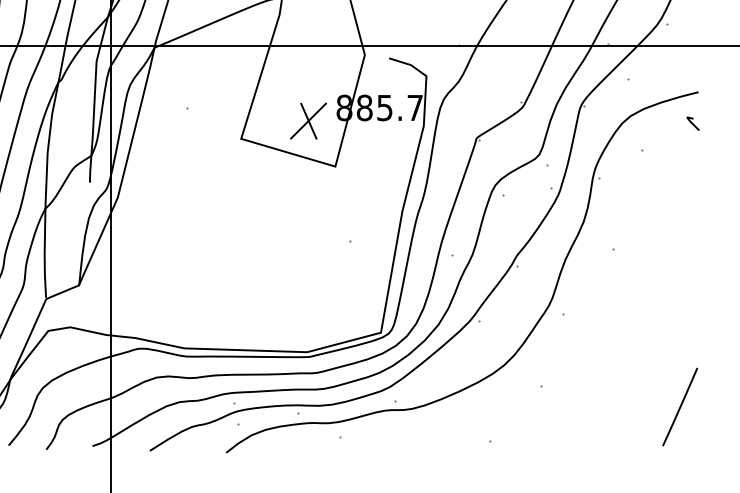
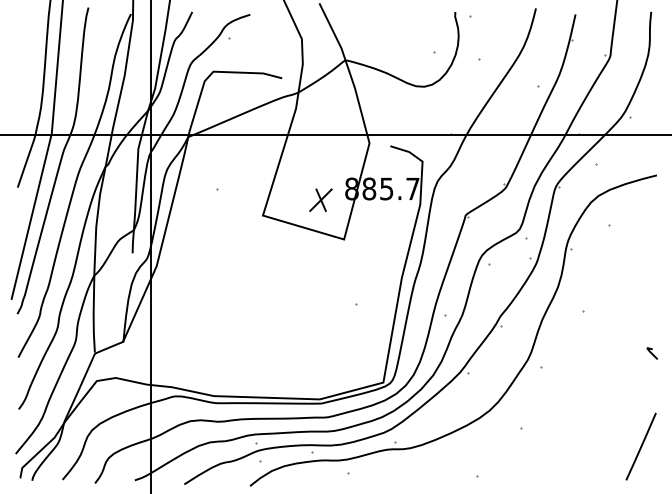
part: (307, 120) -> (320, 199), size x0.71
line: (693, 123) -> (652, 353), moved

